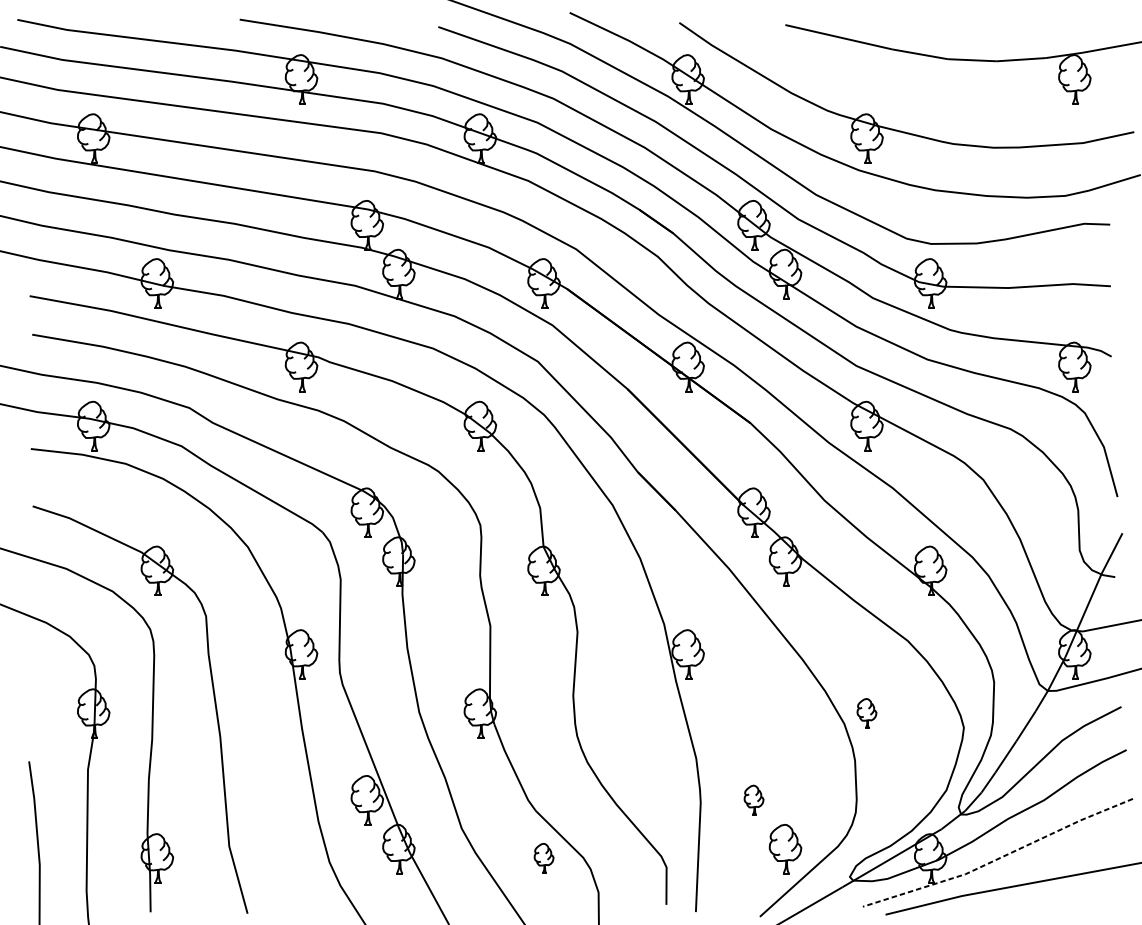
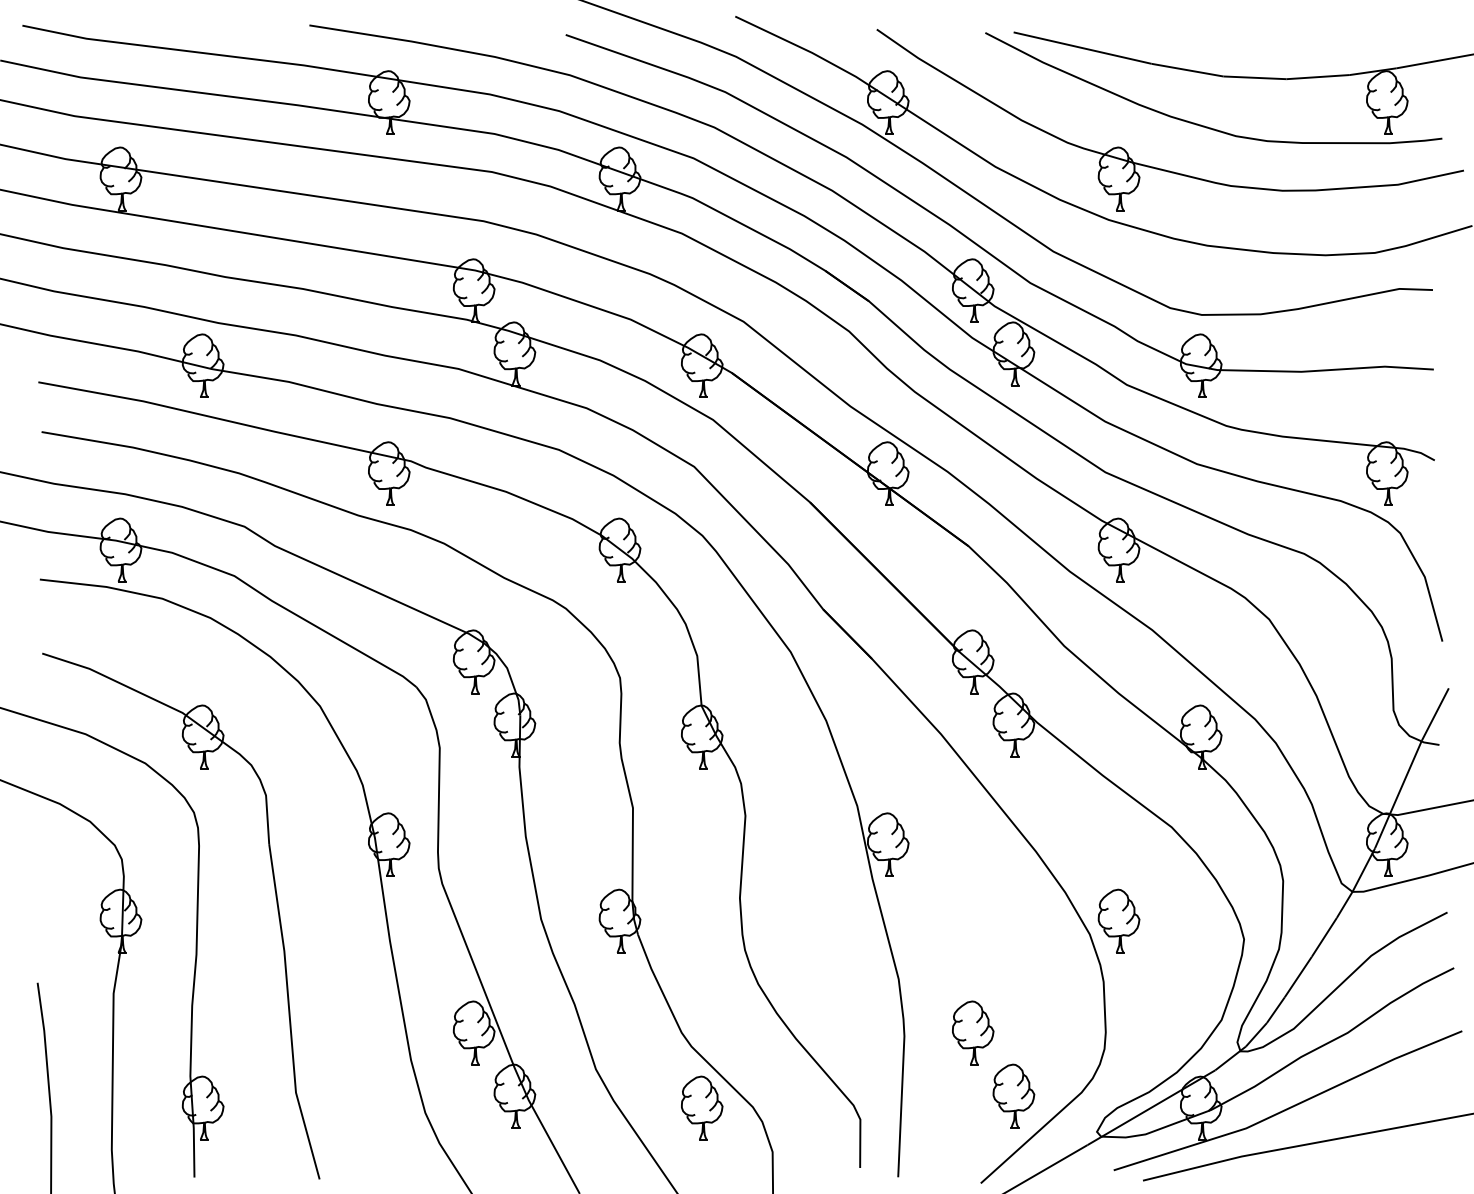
curve: (930, 96) -> (1201, 124), added
part: (866, 713) -> (1118, 920), size x1.67
part: (754, 799) -> (973, 1032), size x1.67
part: (544, 858) -> (702, 1107), size x1.67
line: (999, 858) -> (1290, 1107), dashed -> solid

